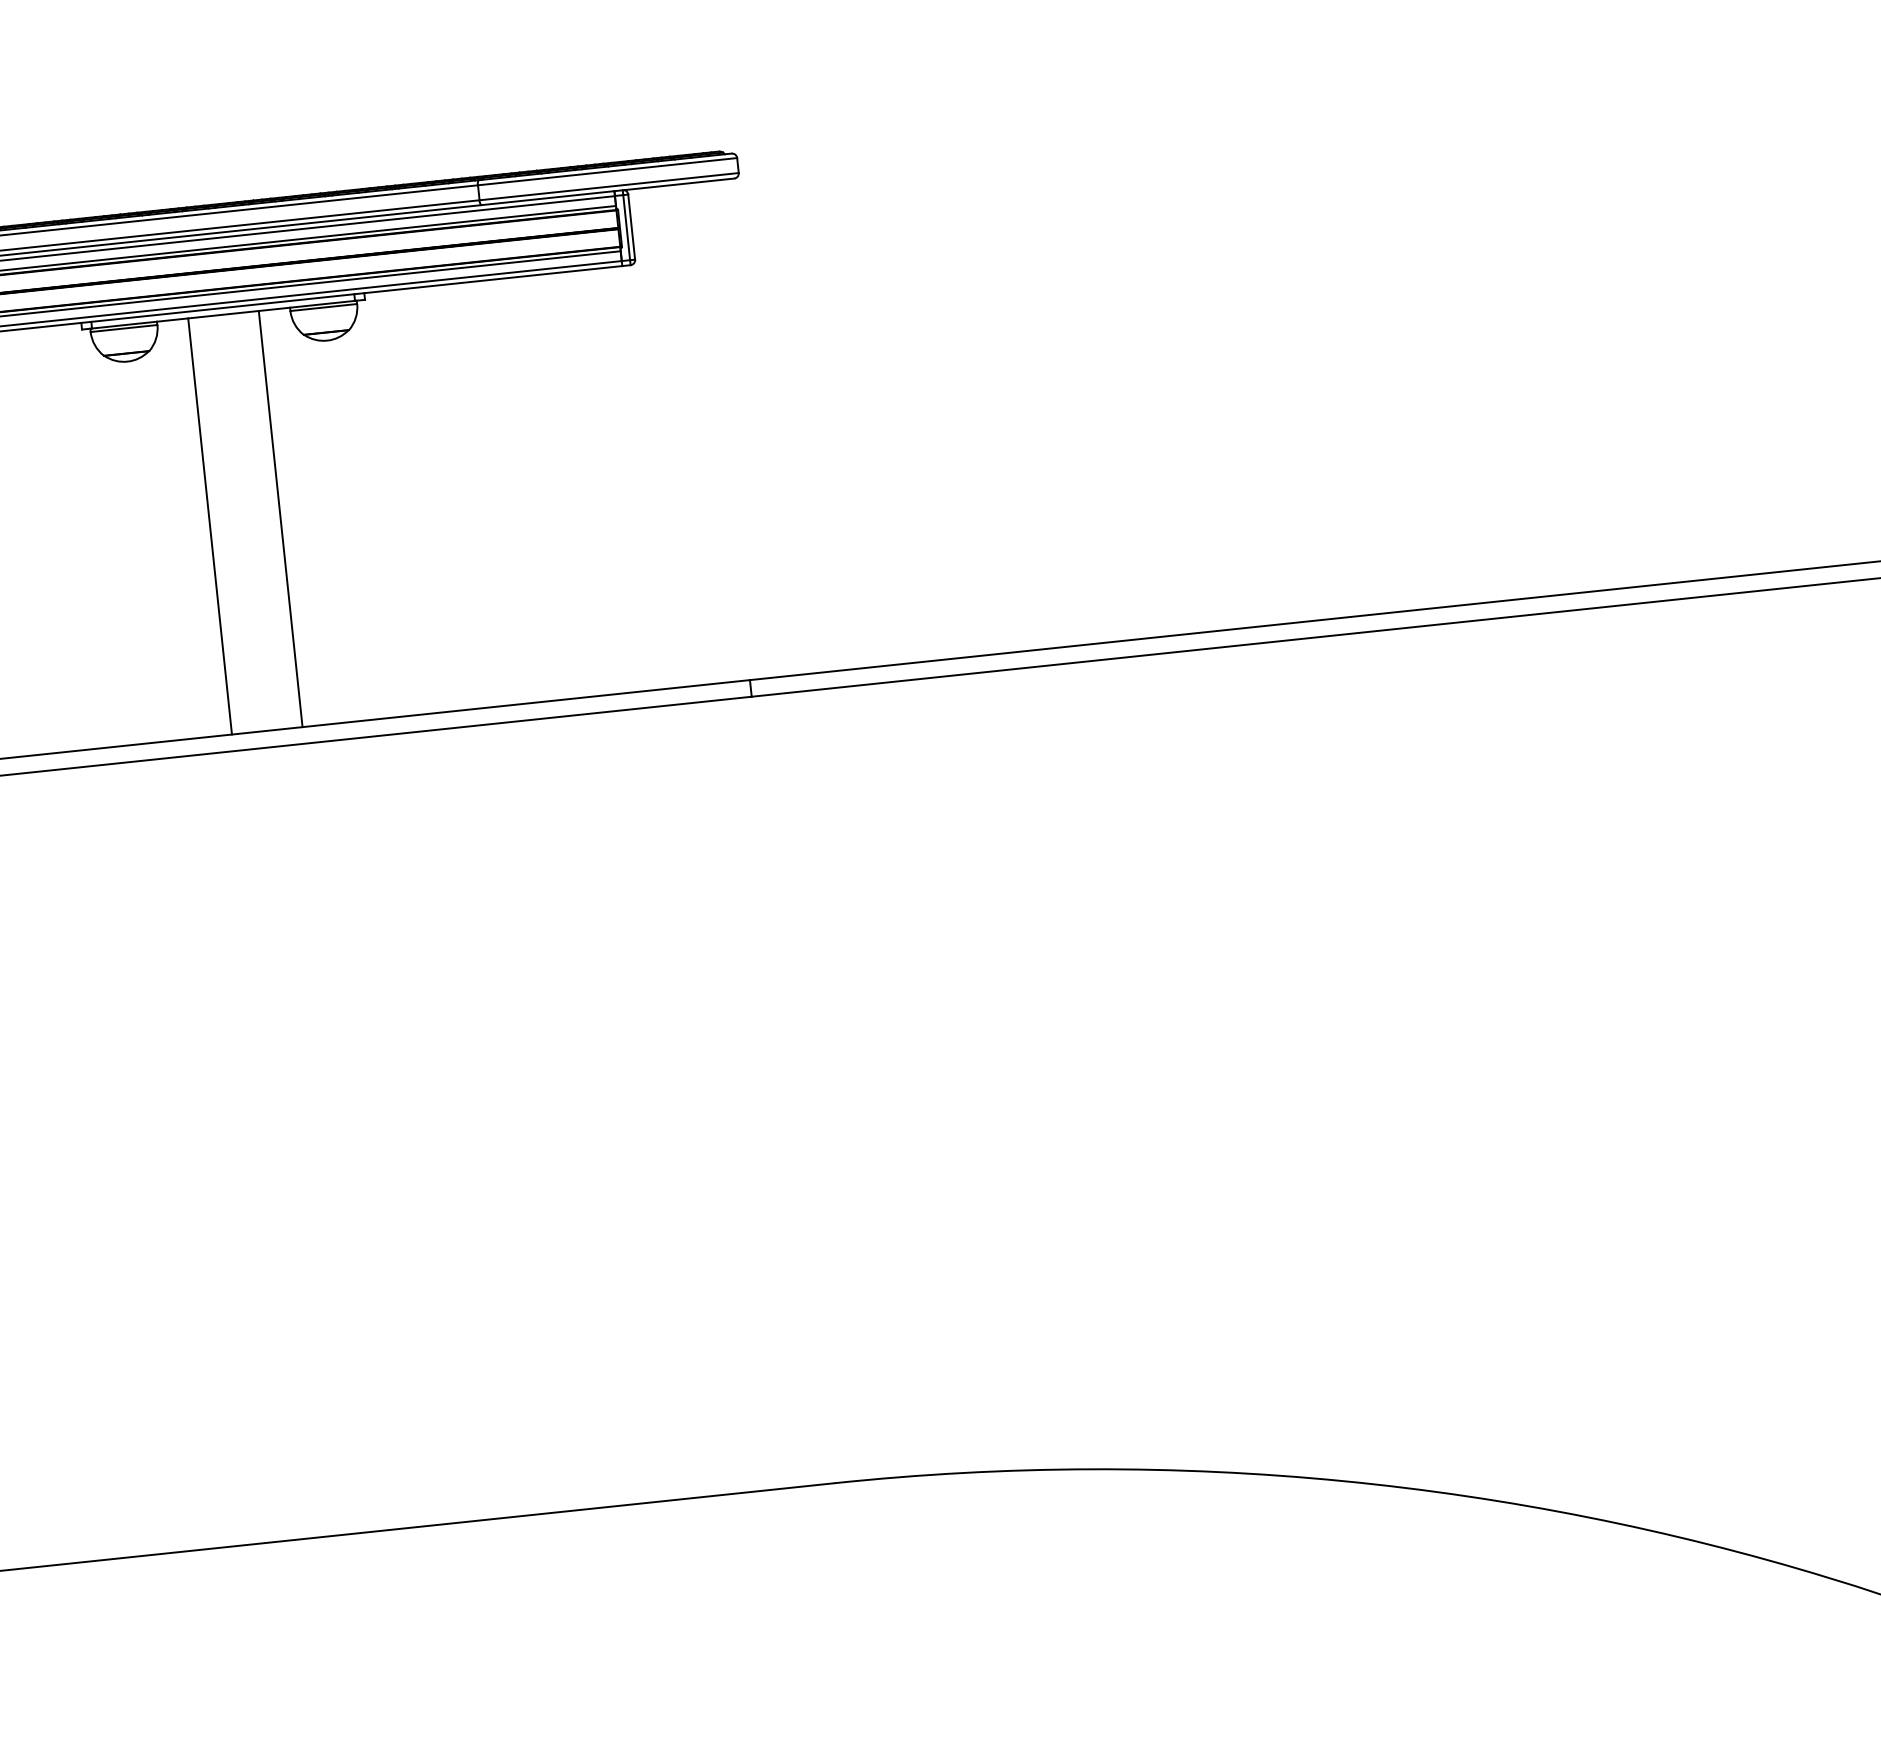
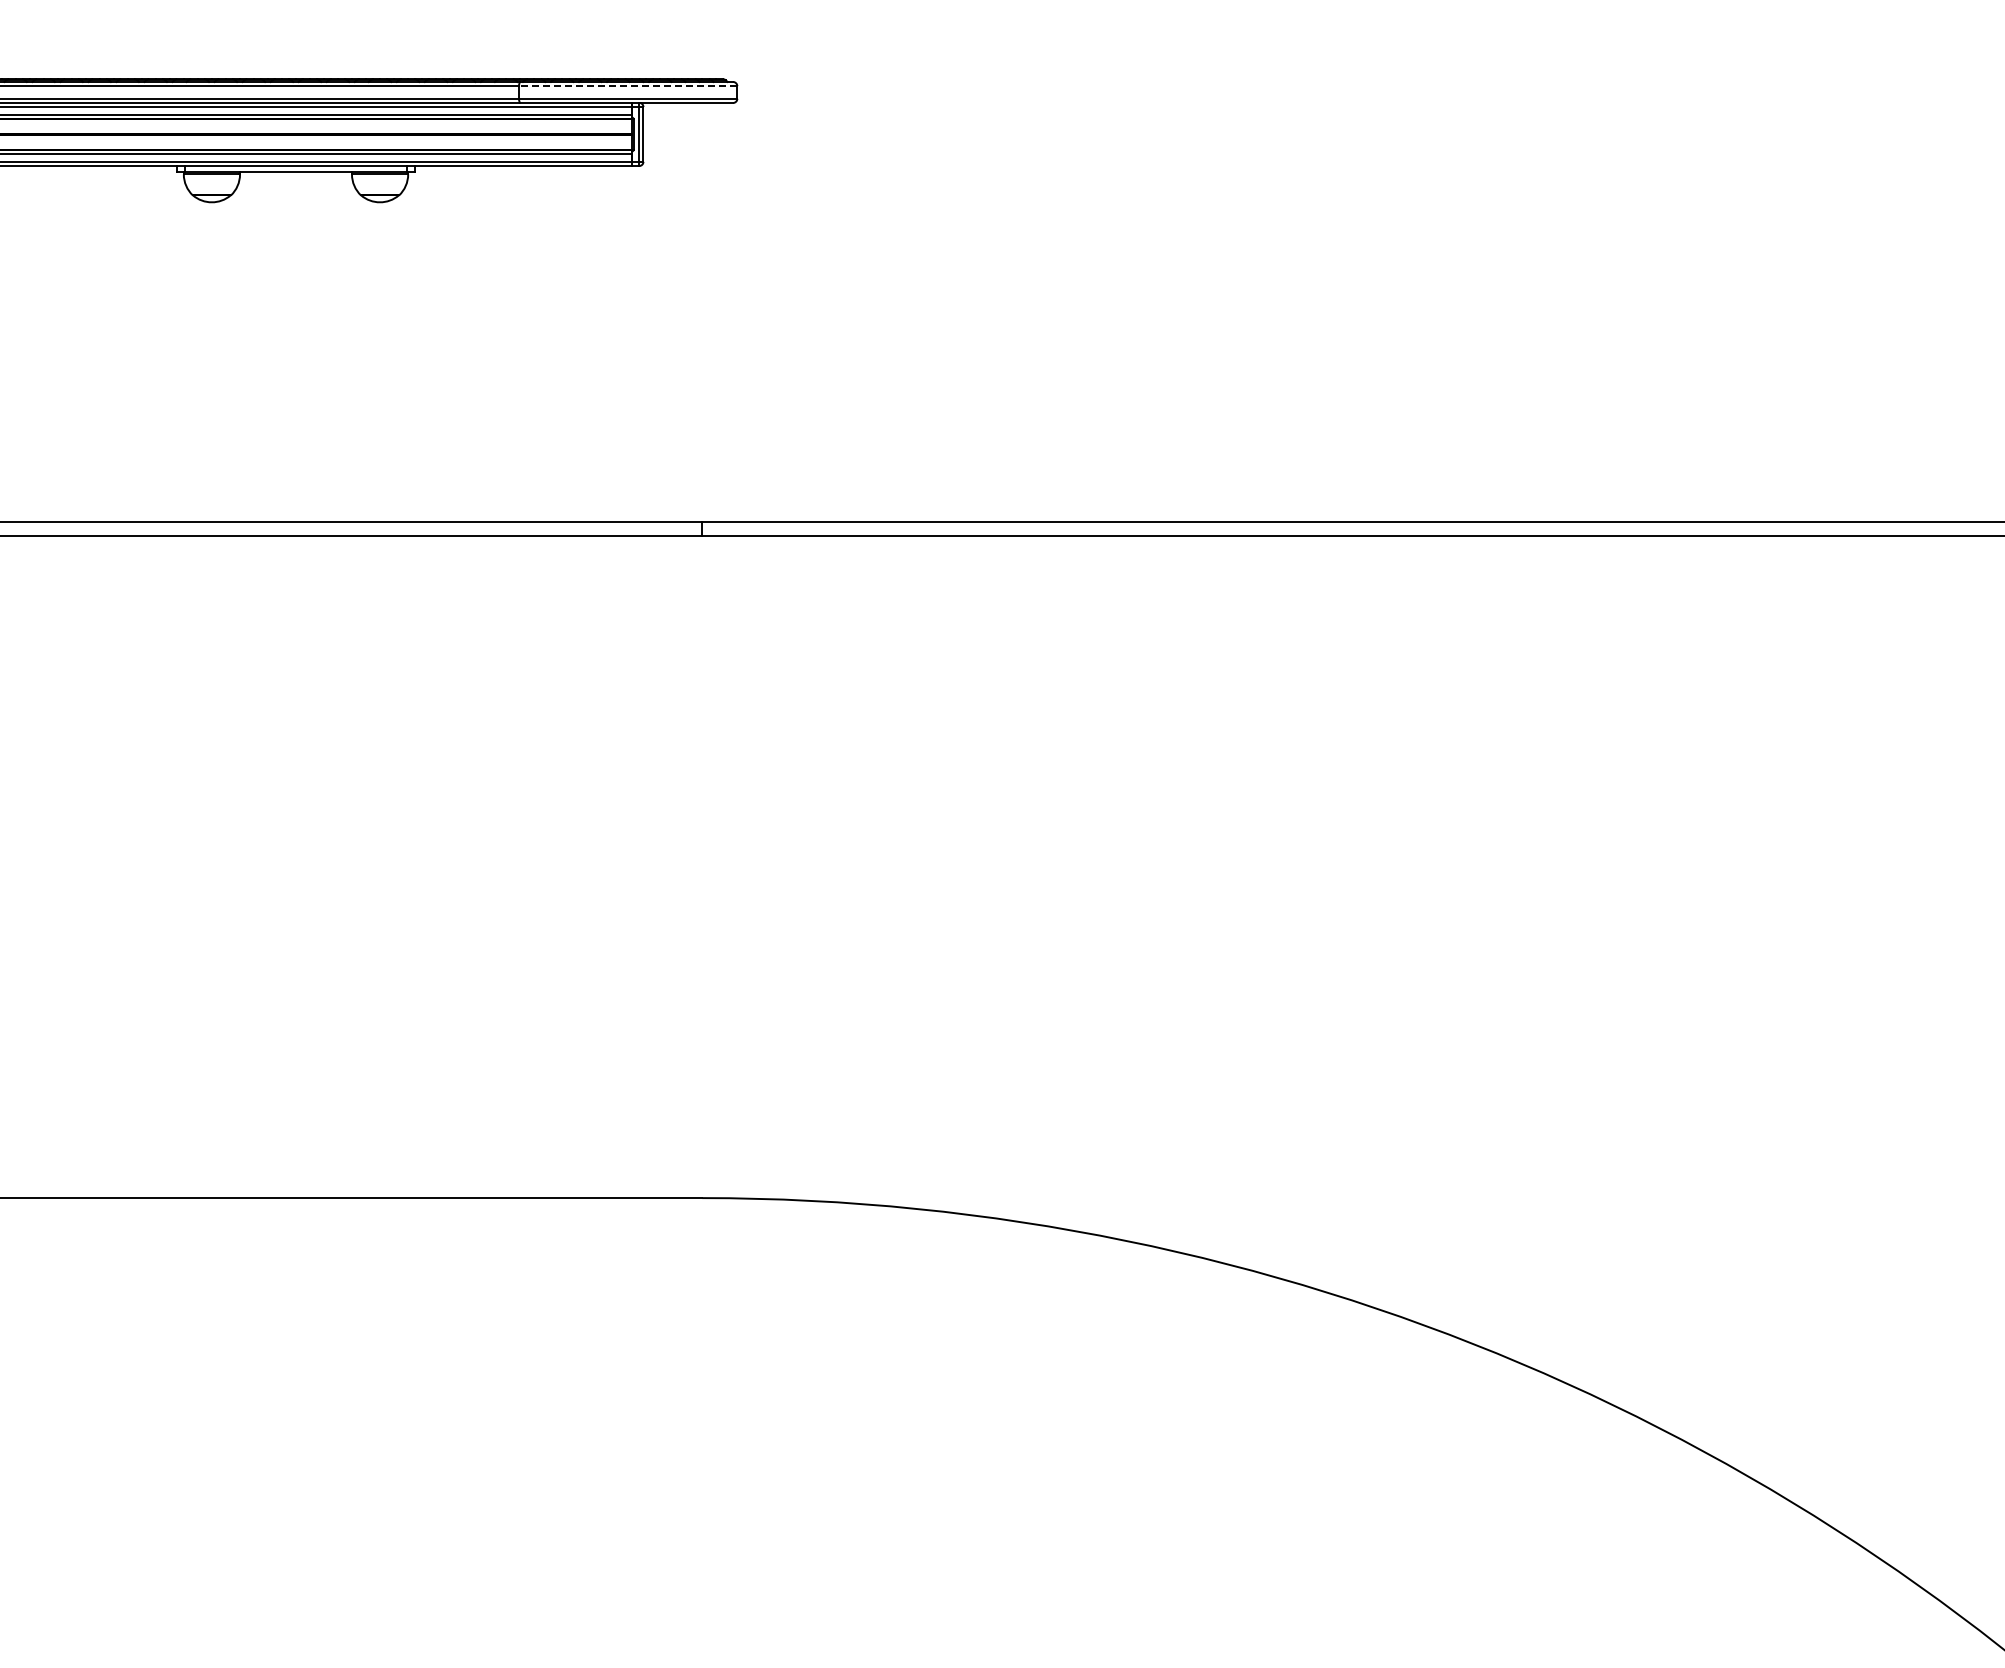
line: (606, 172) -> (627, 86), solid -> dashed
line: (280, 518) -> (325, 346), removed
line: (210, 526) -> (266, 346), removed

